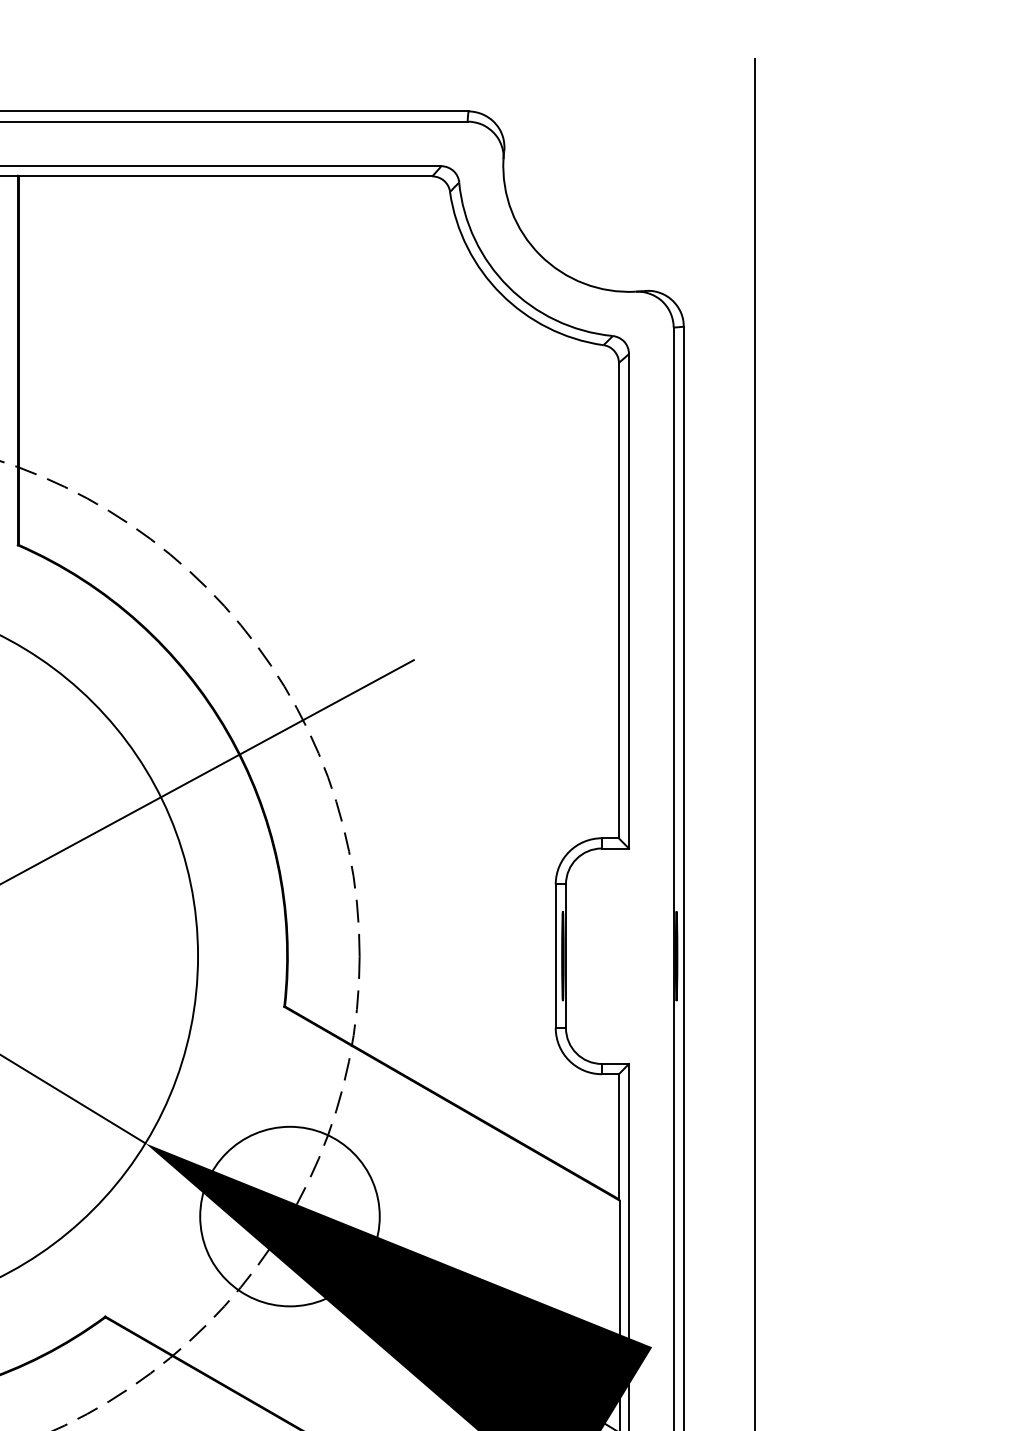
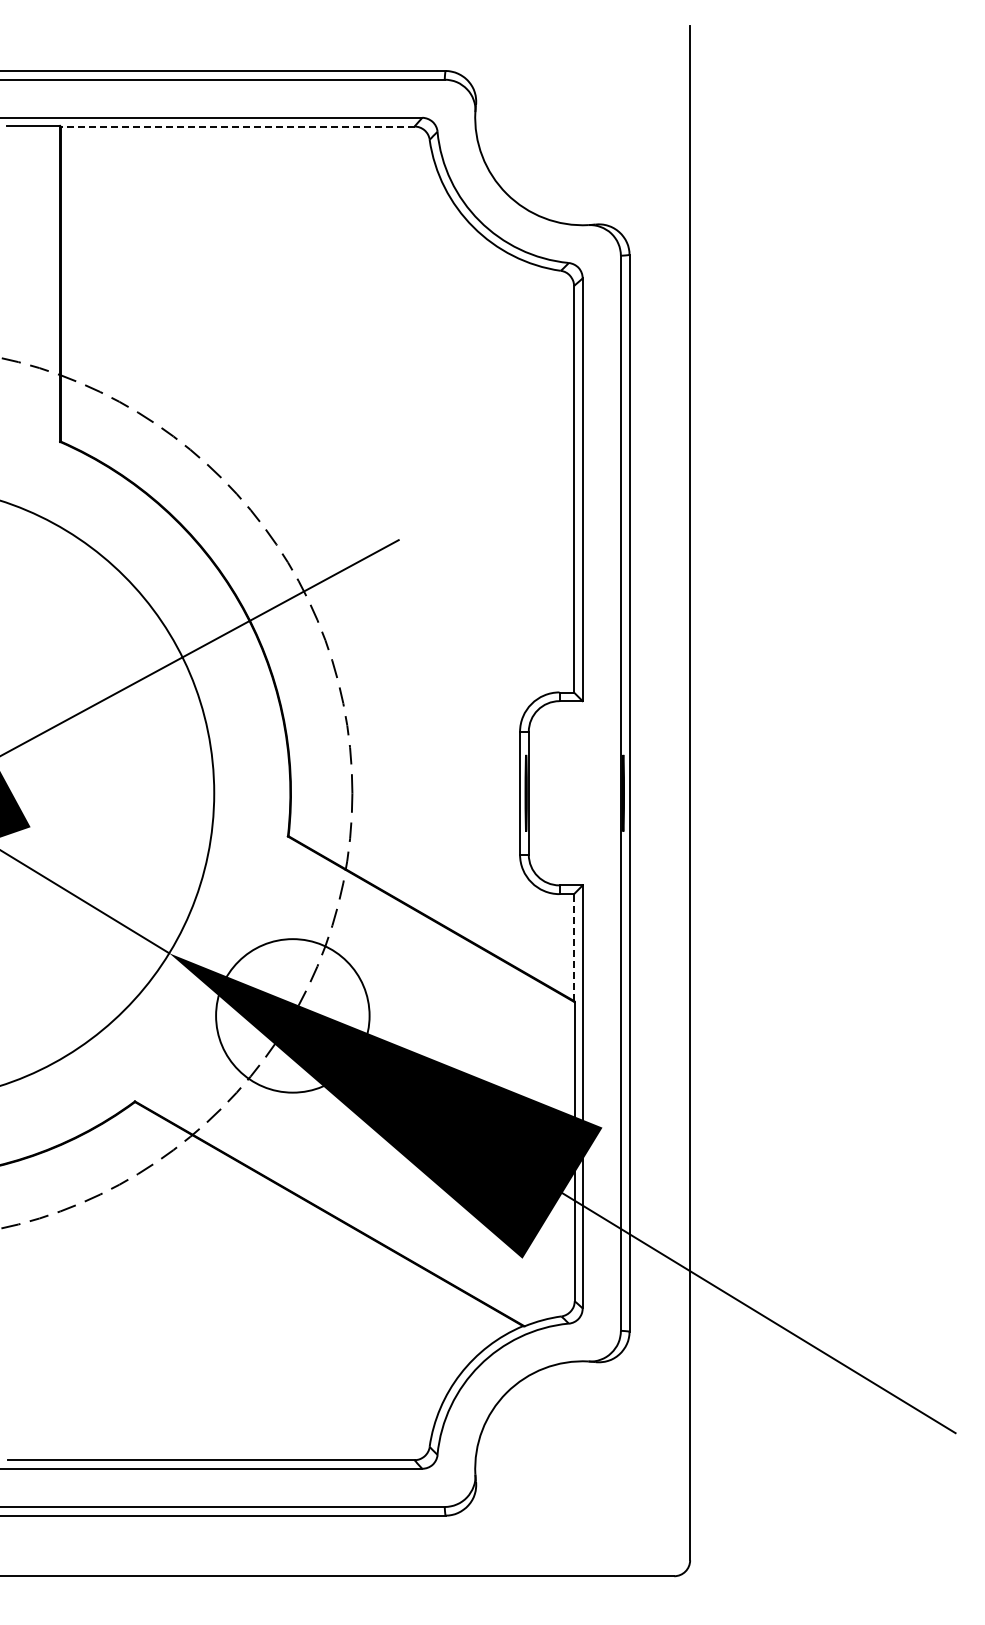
line: (225, 176) -> (237, 126), solid -> dashed
line: (619, 1136) -> (574, 947), solid -> dashed

